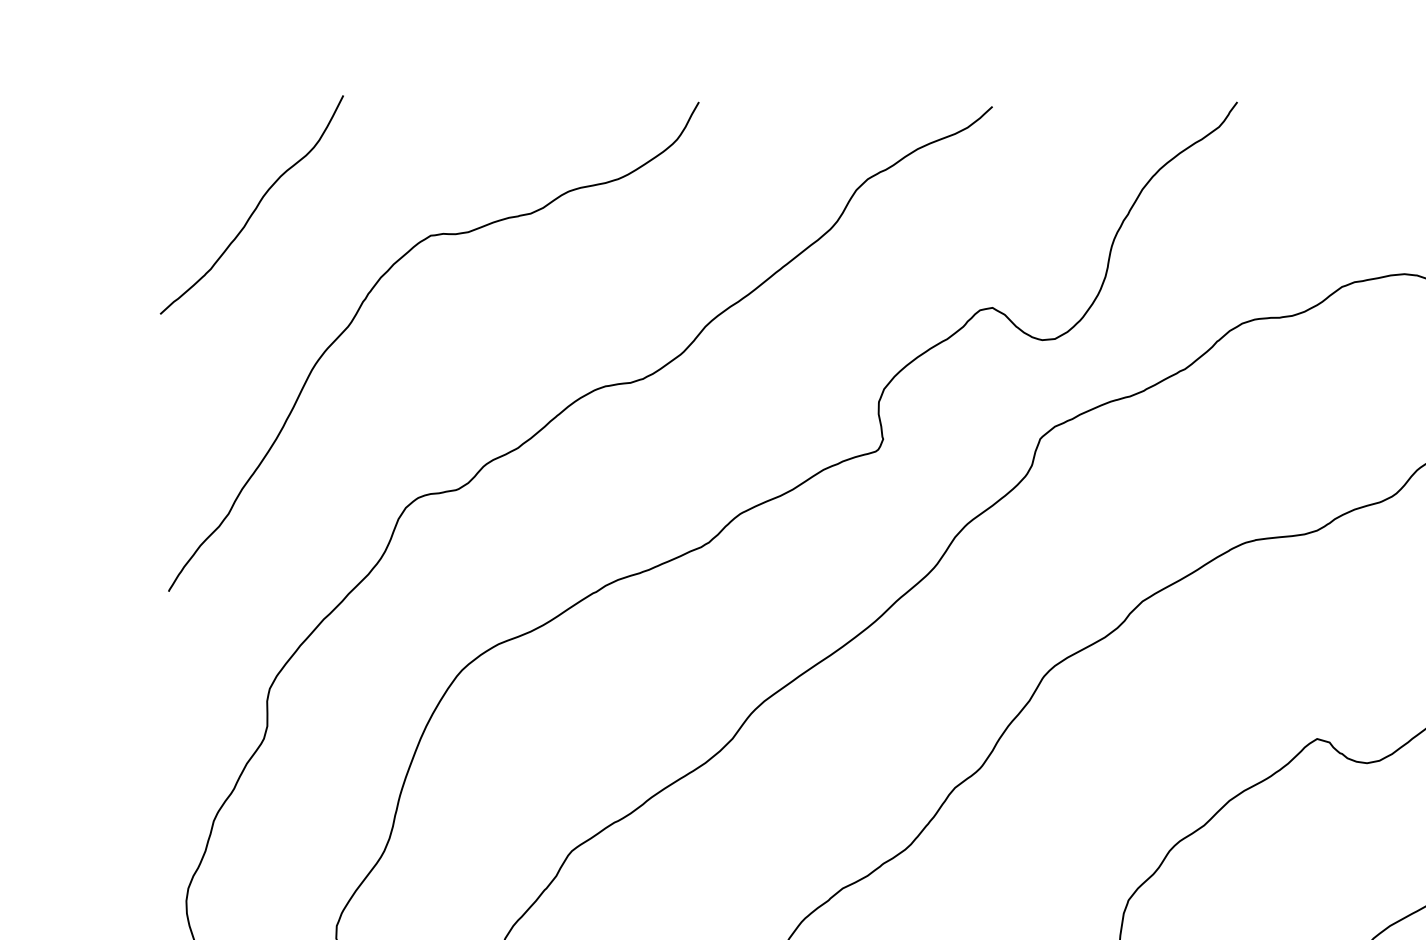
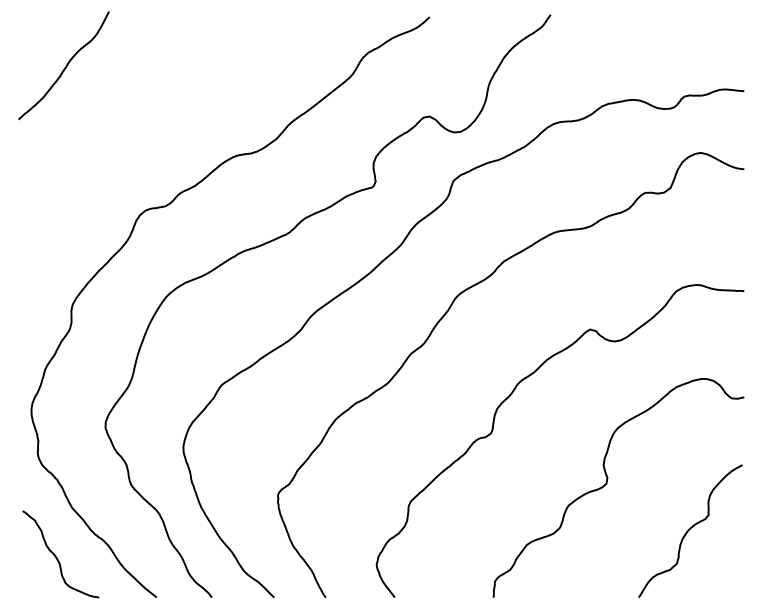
curve: (360, 311) -> (117, 118), removed

